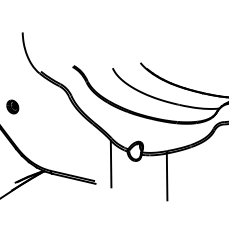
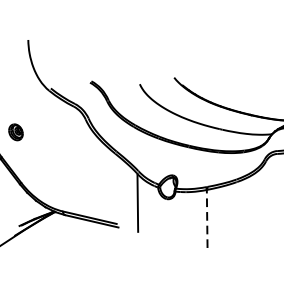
line: (167, 176) -> (207, 218), solid -> dashed

